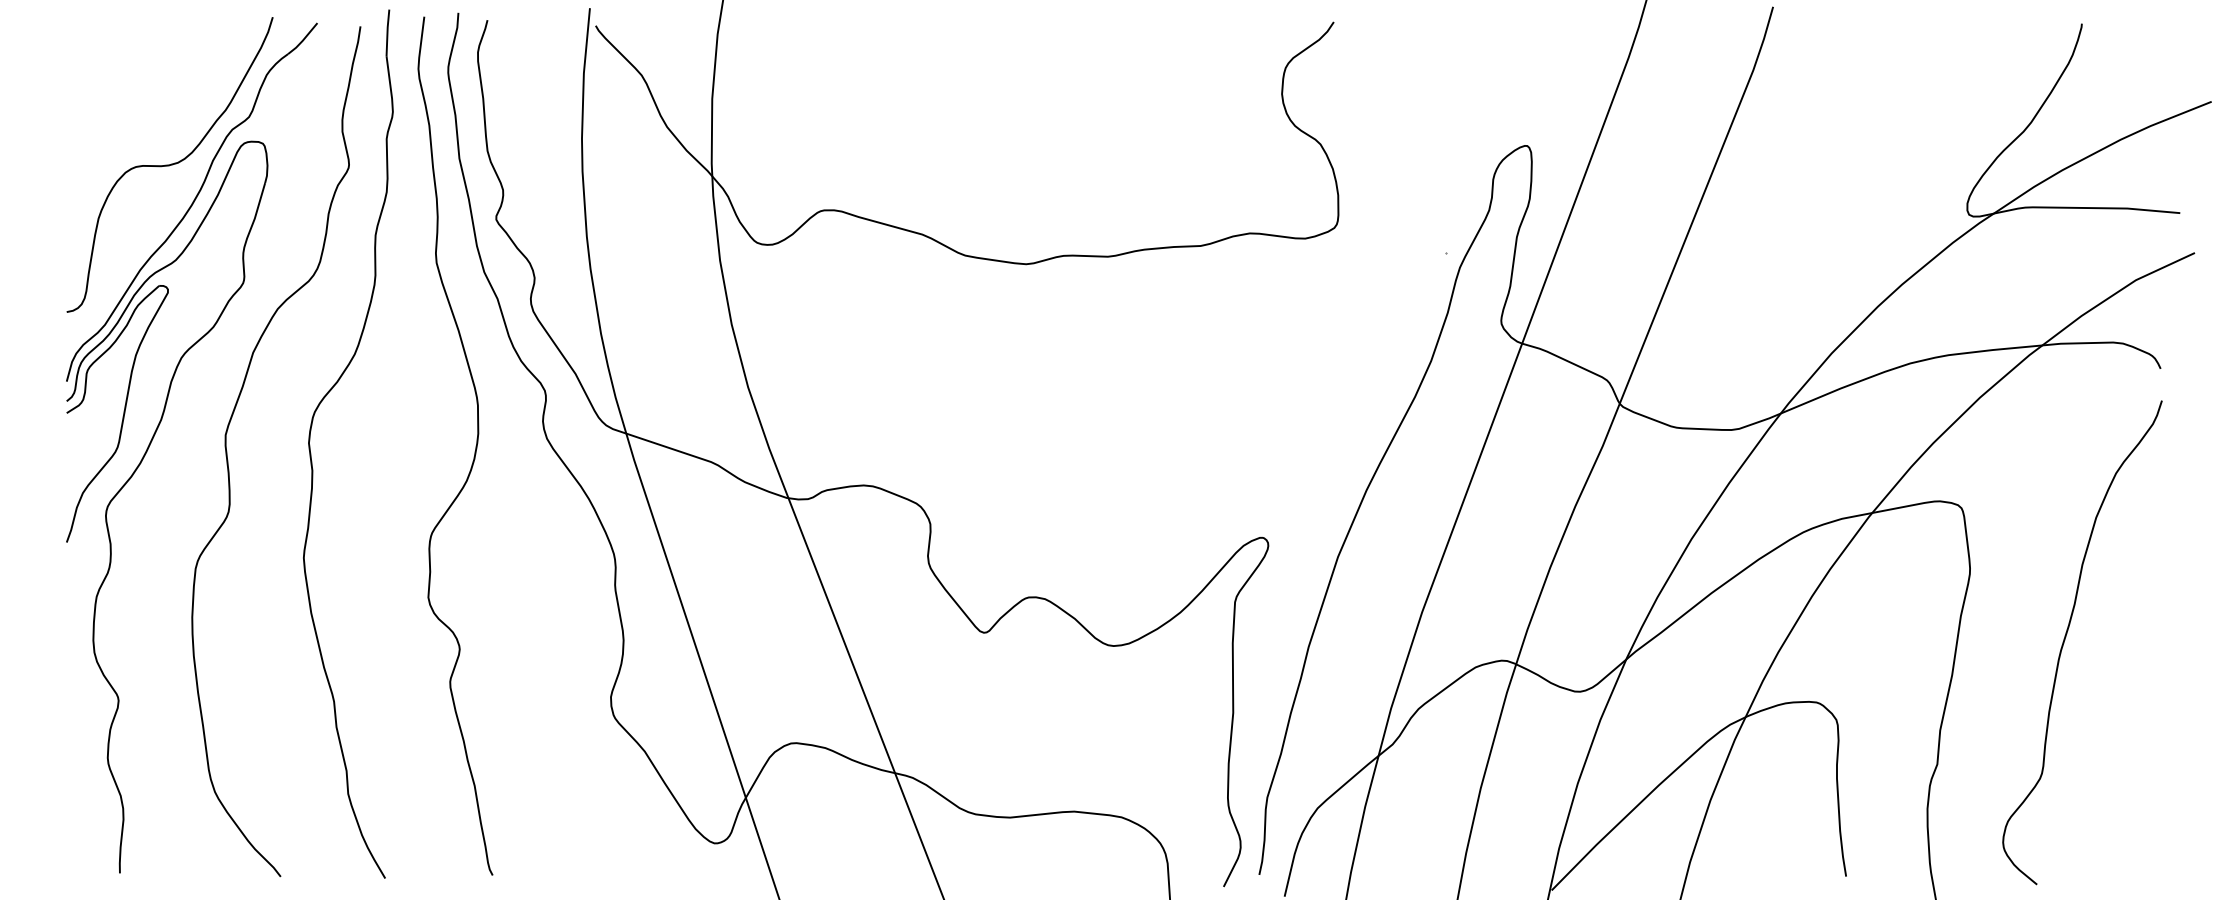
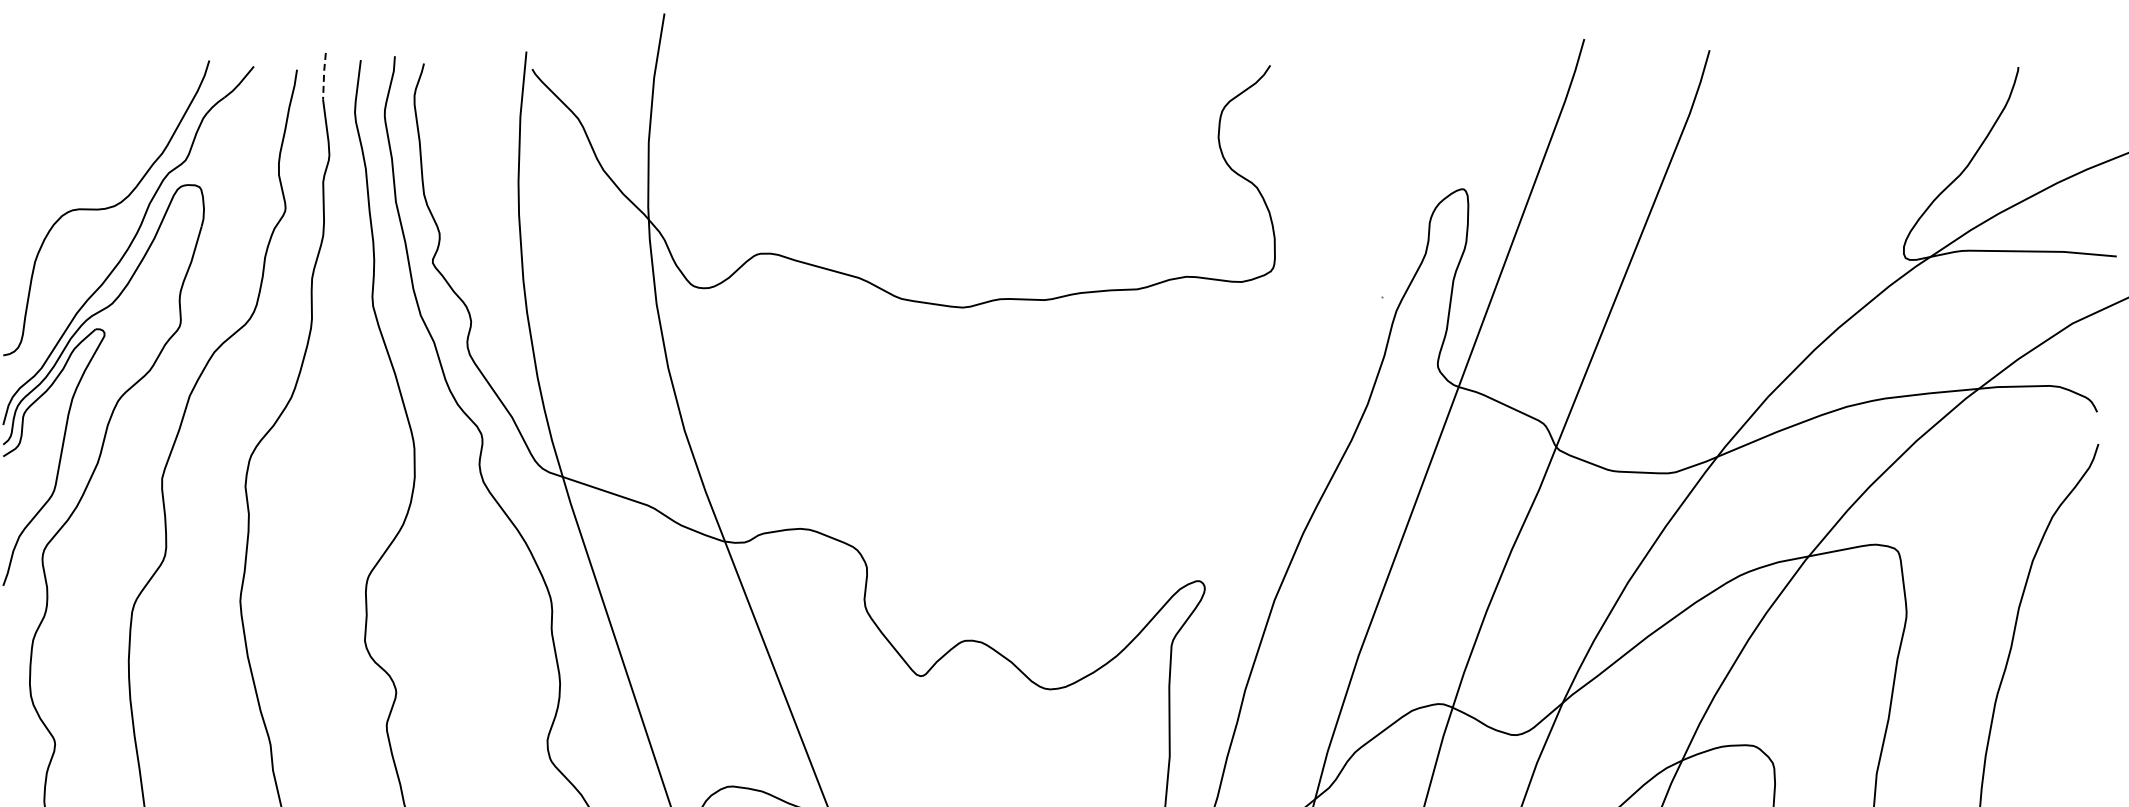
line: (387, 32) -> (324, 75), solid -> dashed

